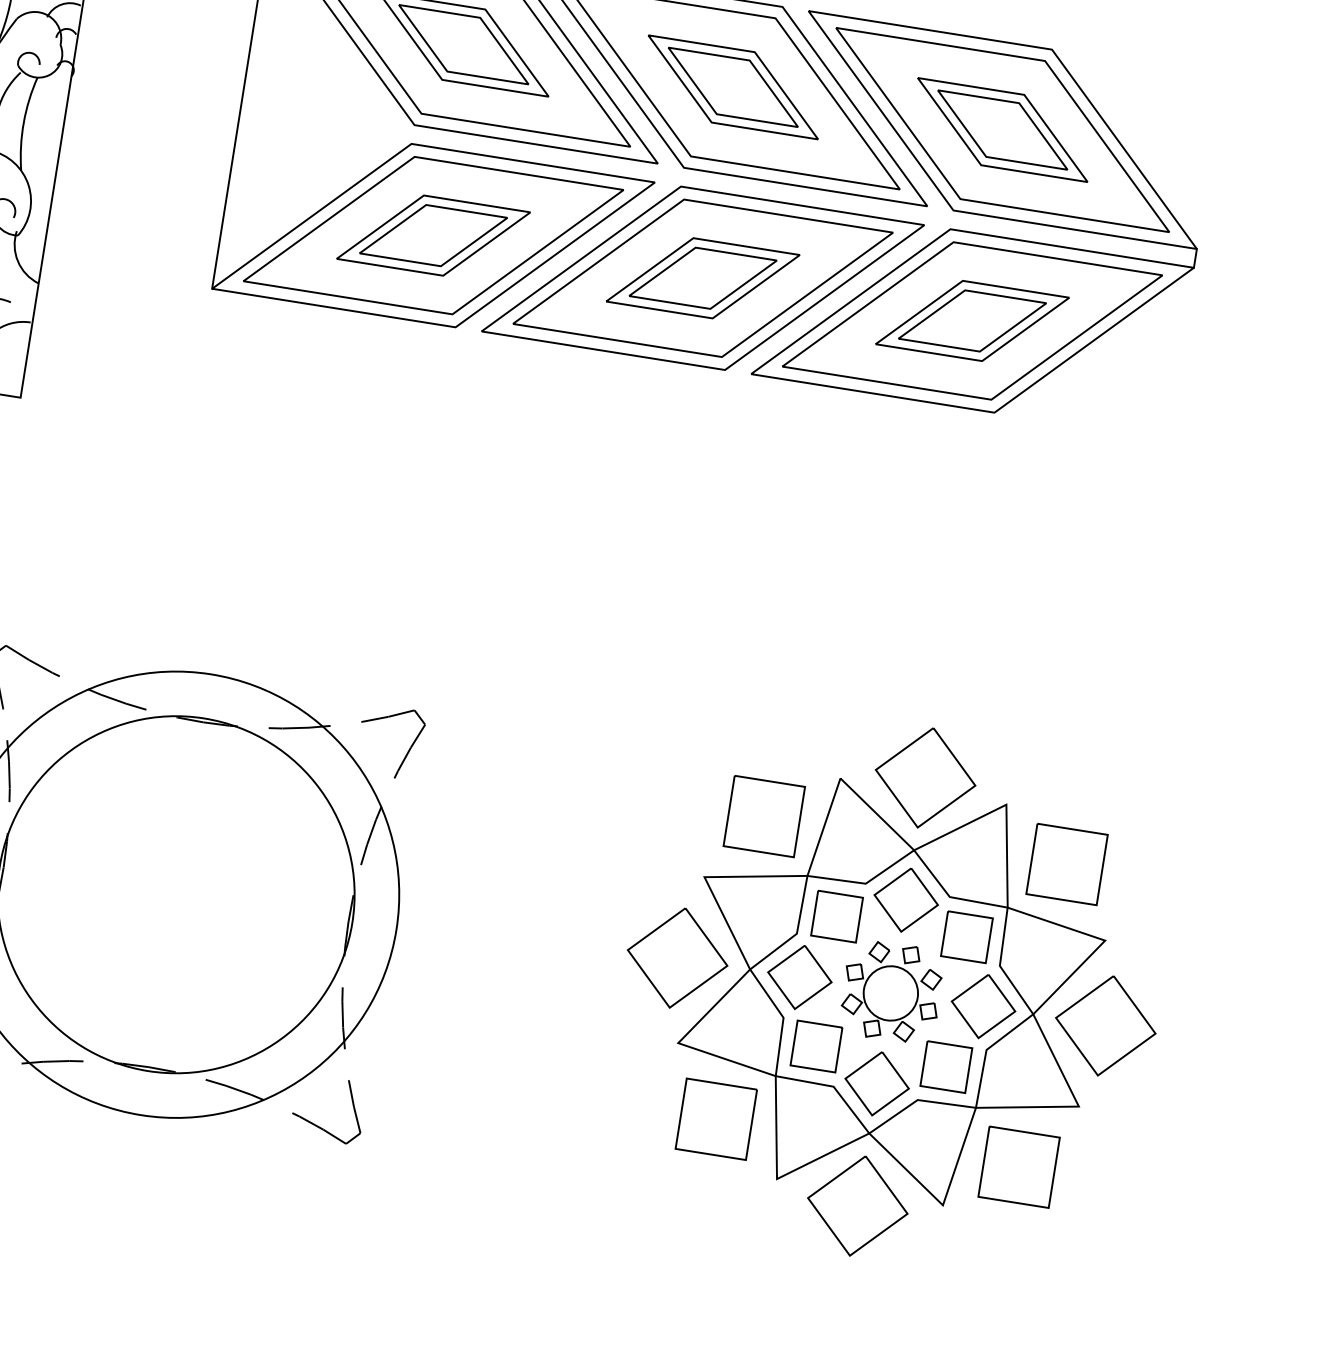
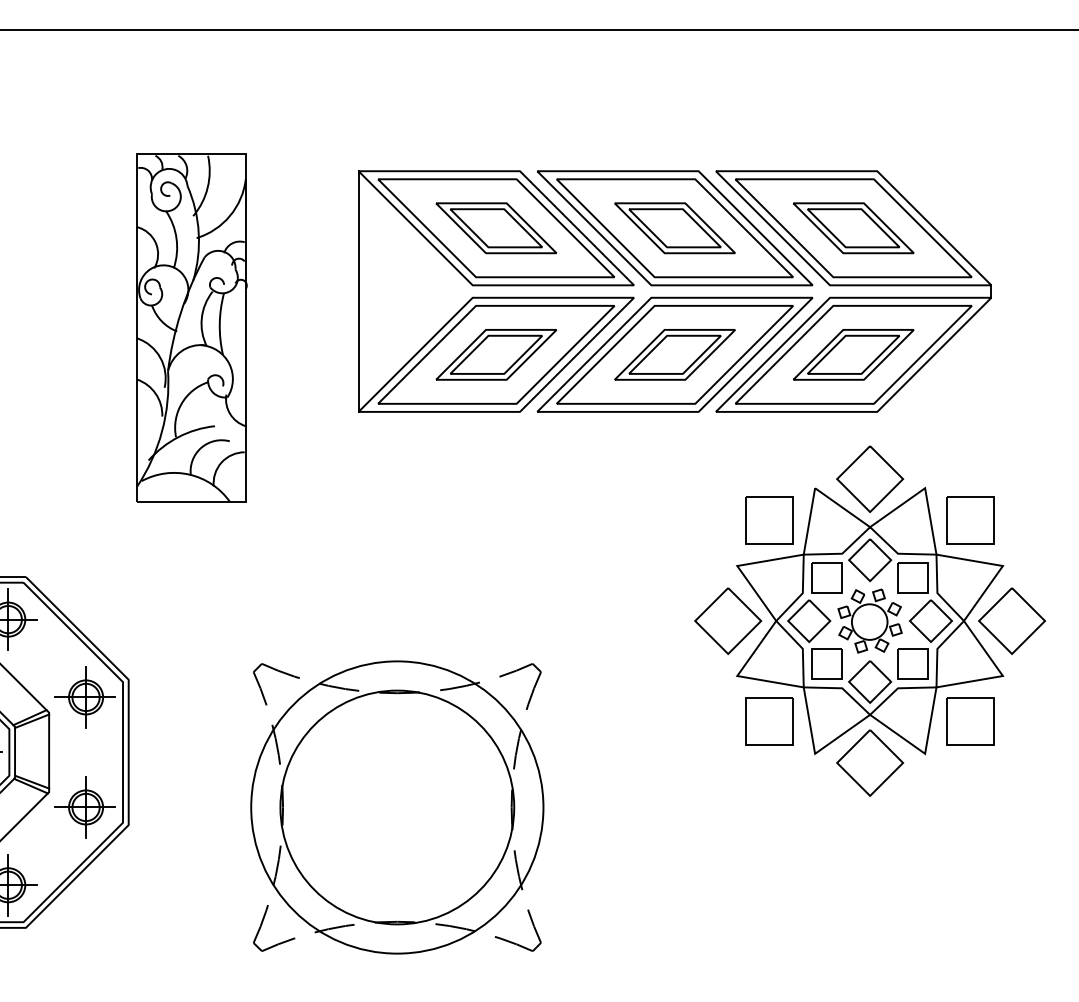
part: (890, 990) -> (869, 620), moved

